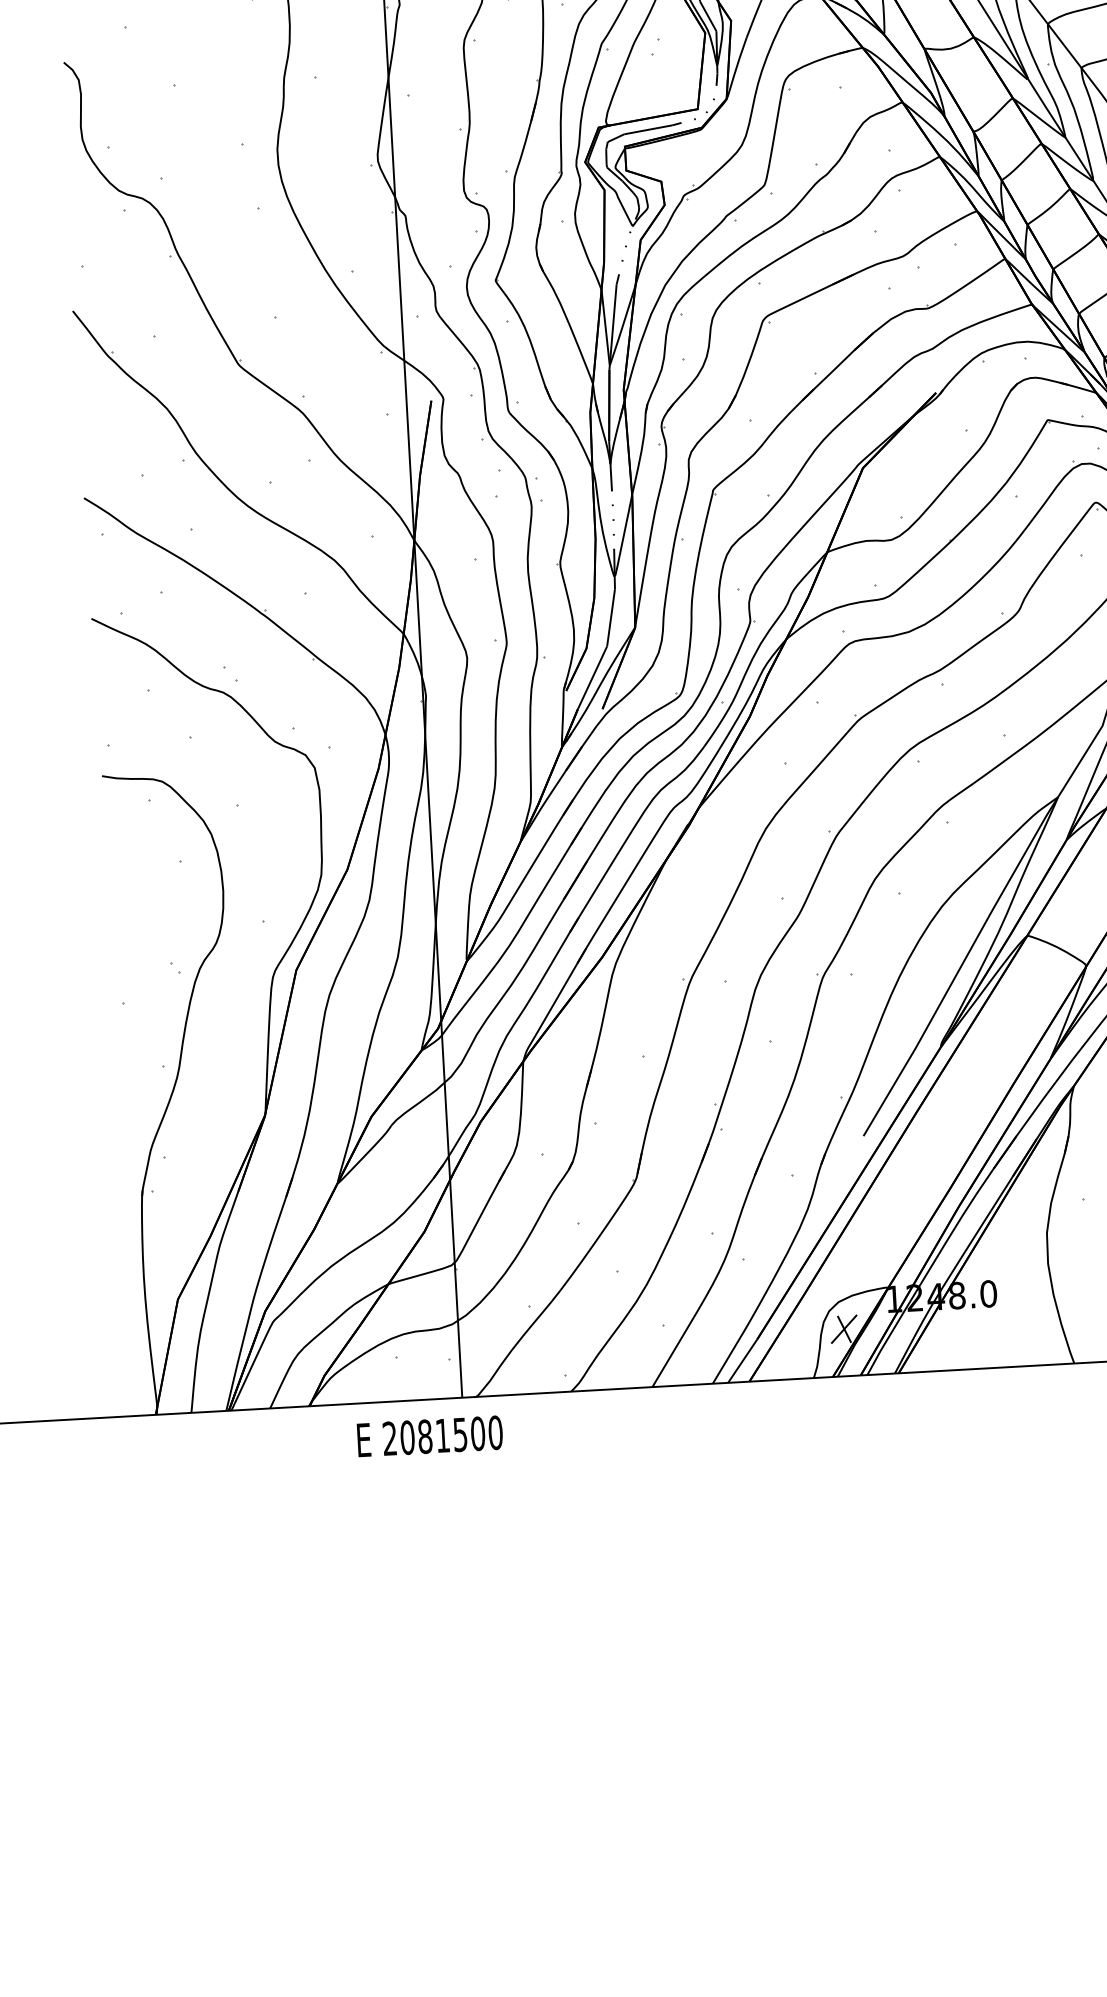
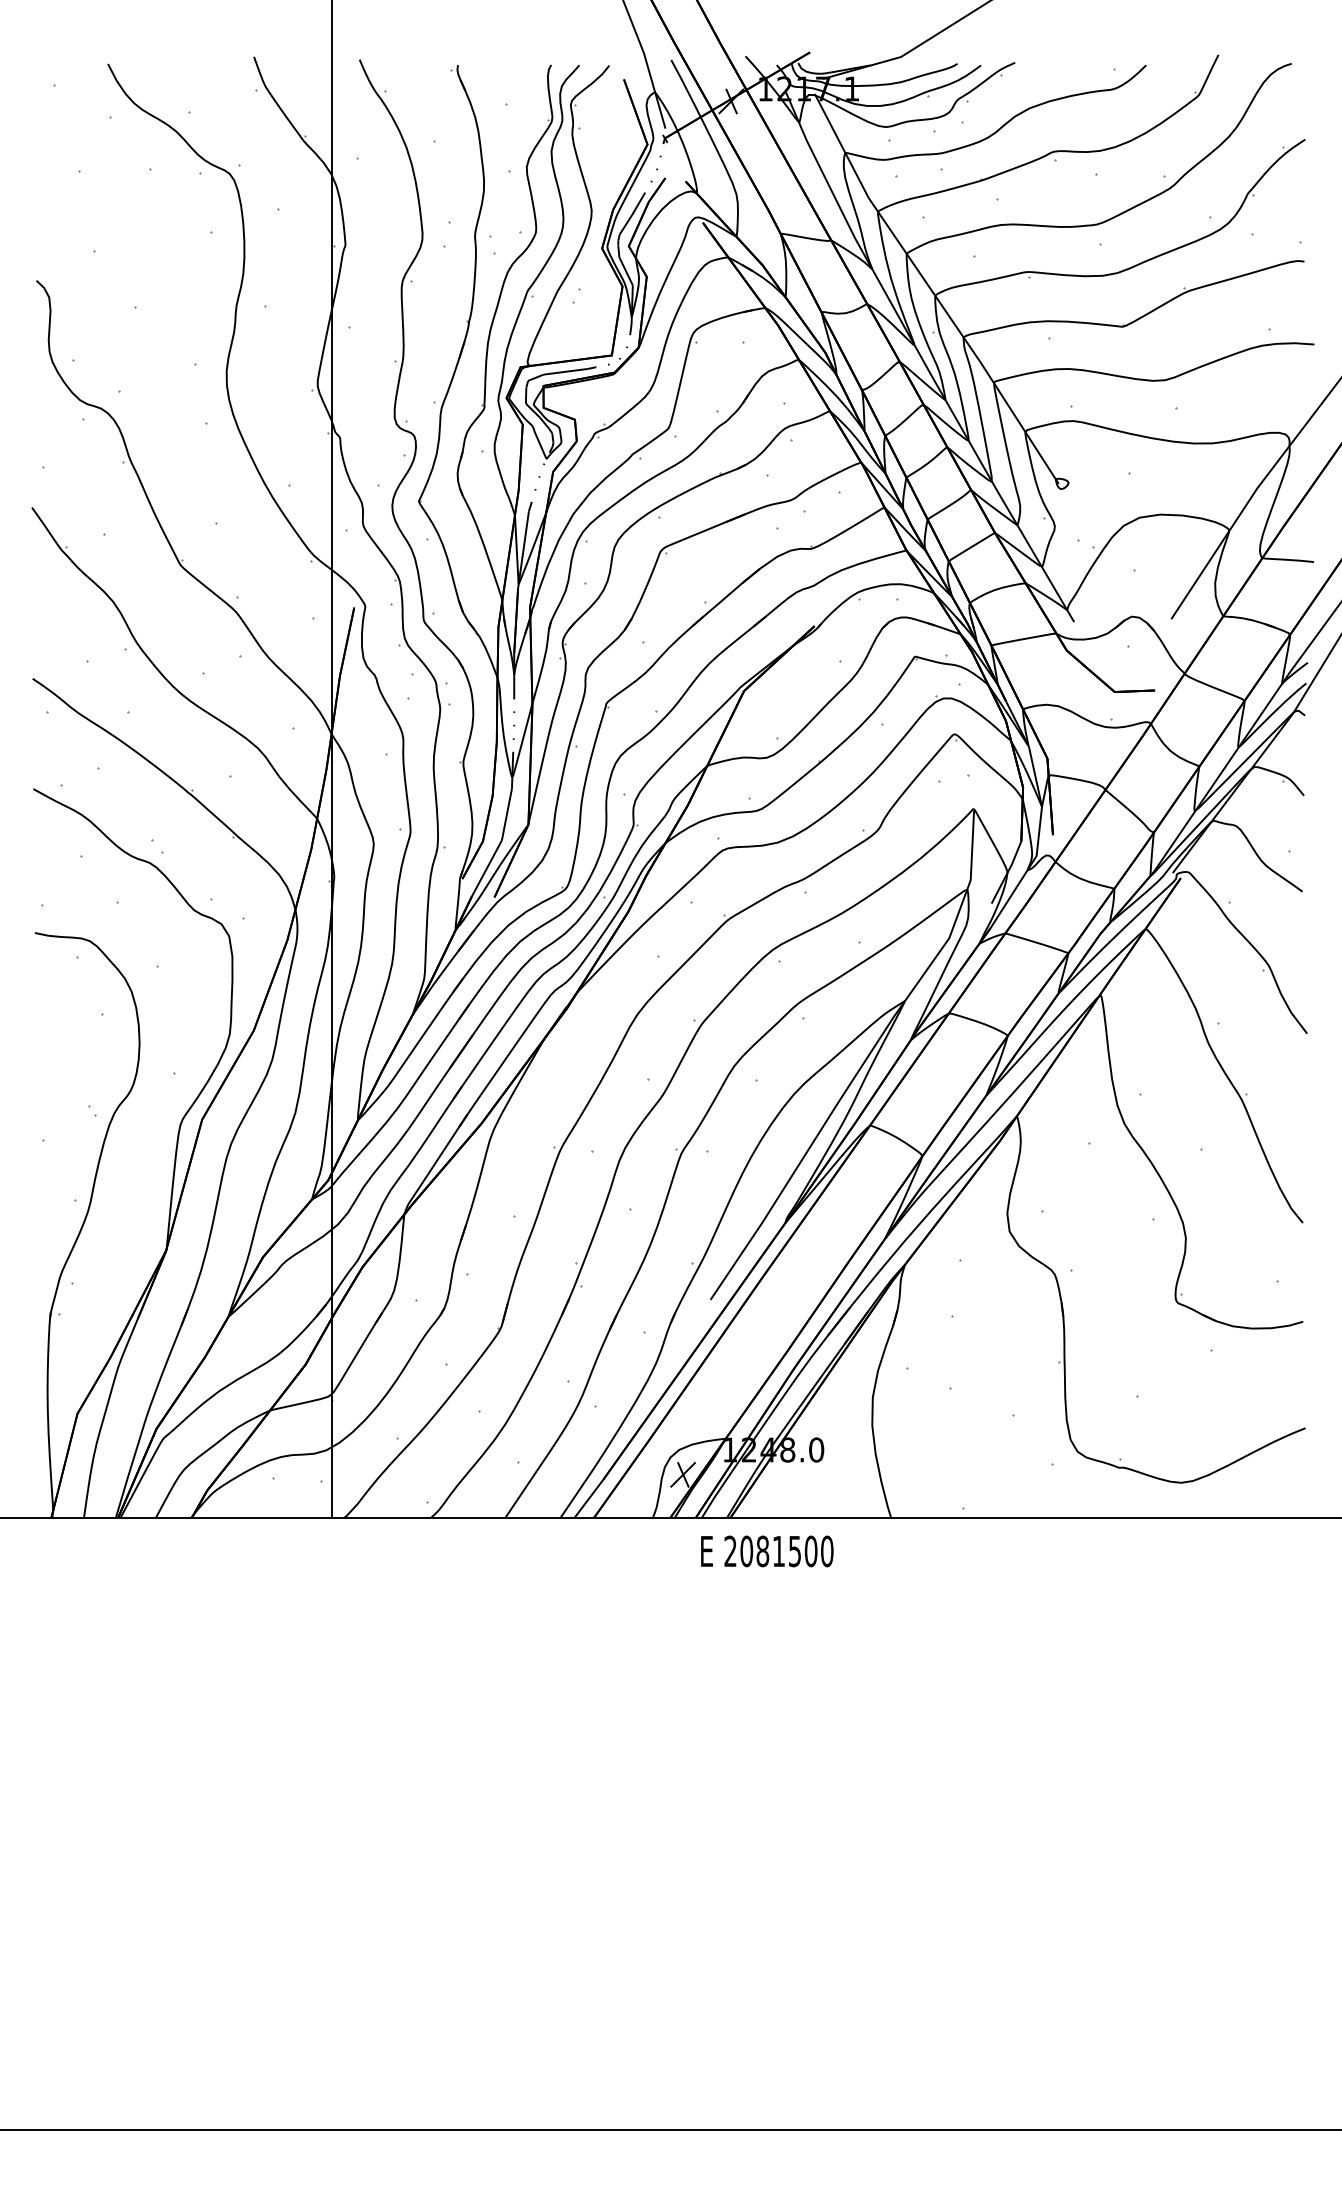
text: (430, 1436) -> (767, 1551), moved

